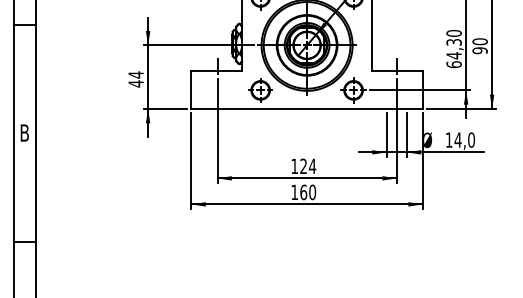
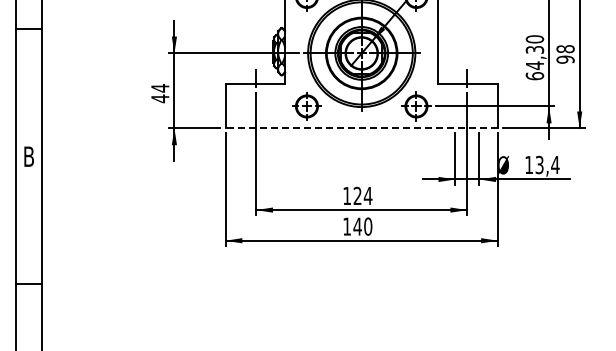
text: (480, 42) -> (565, 49), 90 -> 98
line: (306, 109) -> (361, 128), solid -> dashed
text: (464, 139) -> (547, 164), 14,0 -> 13,4
text: (303, 192) -> (357, 226), 160 -> 140

